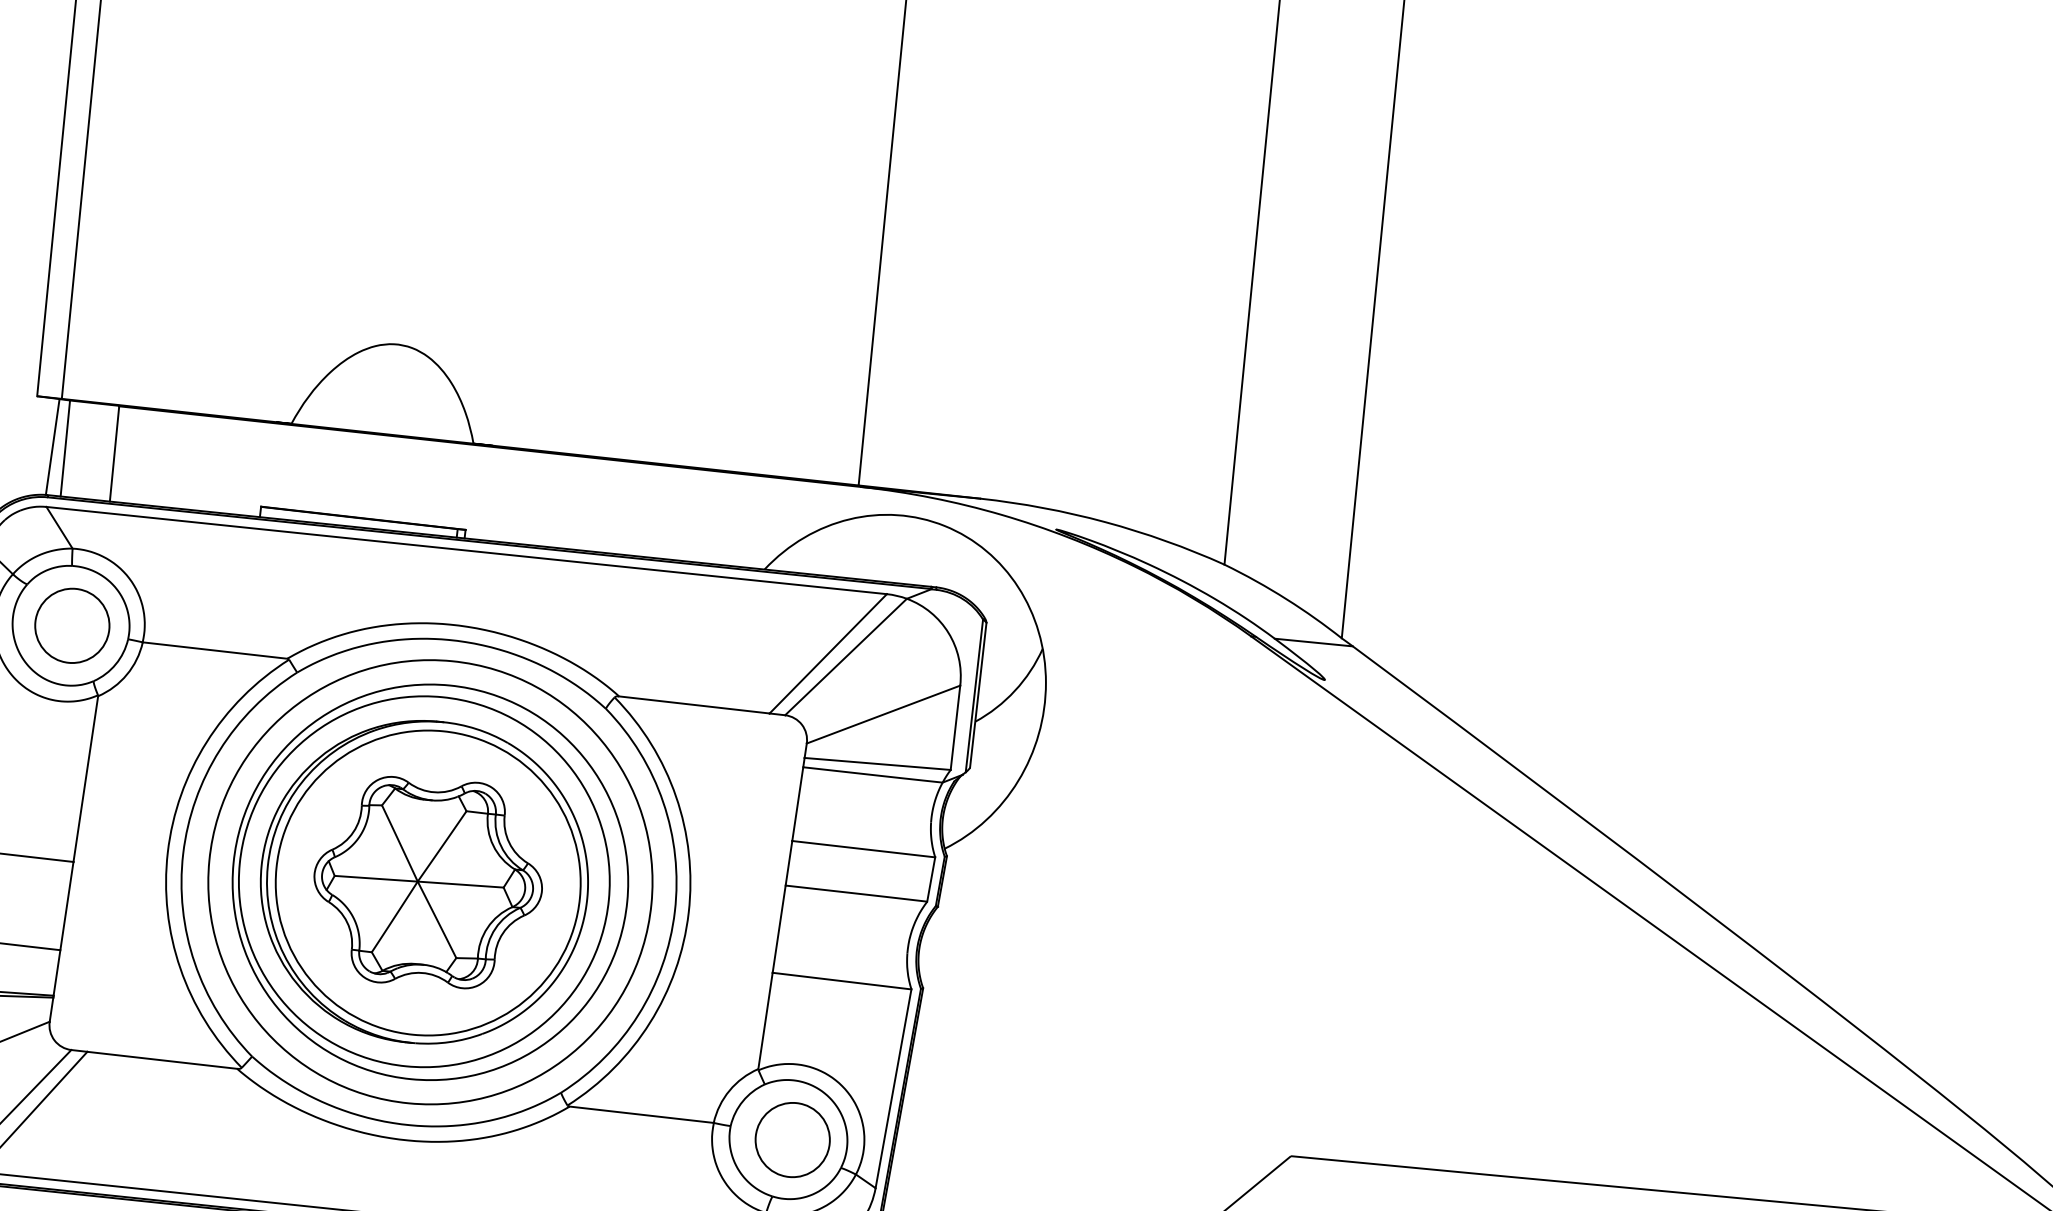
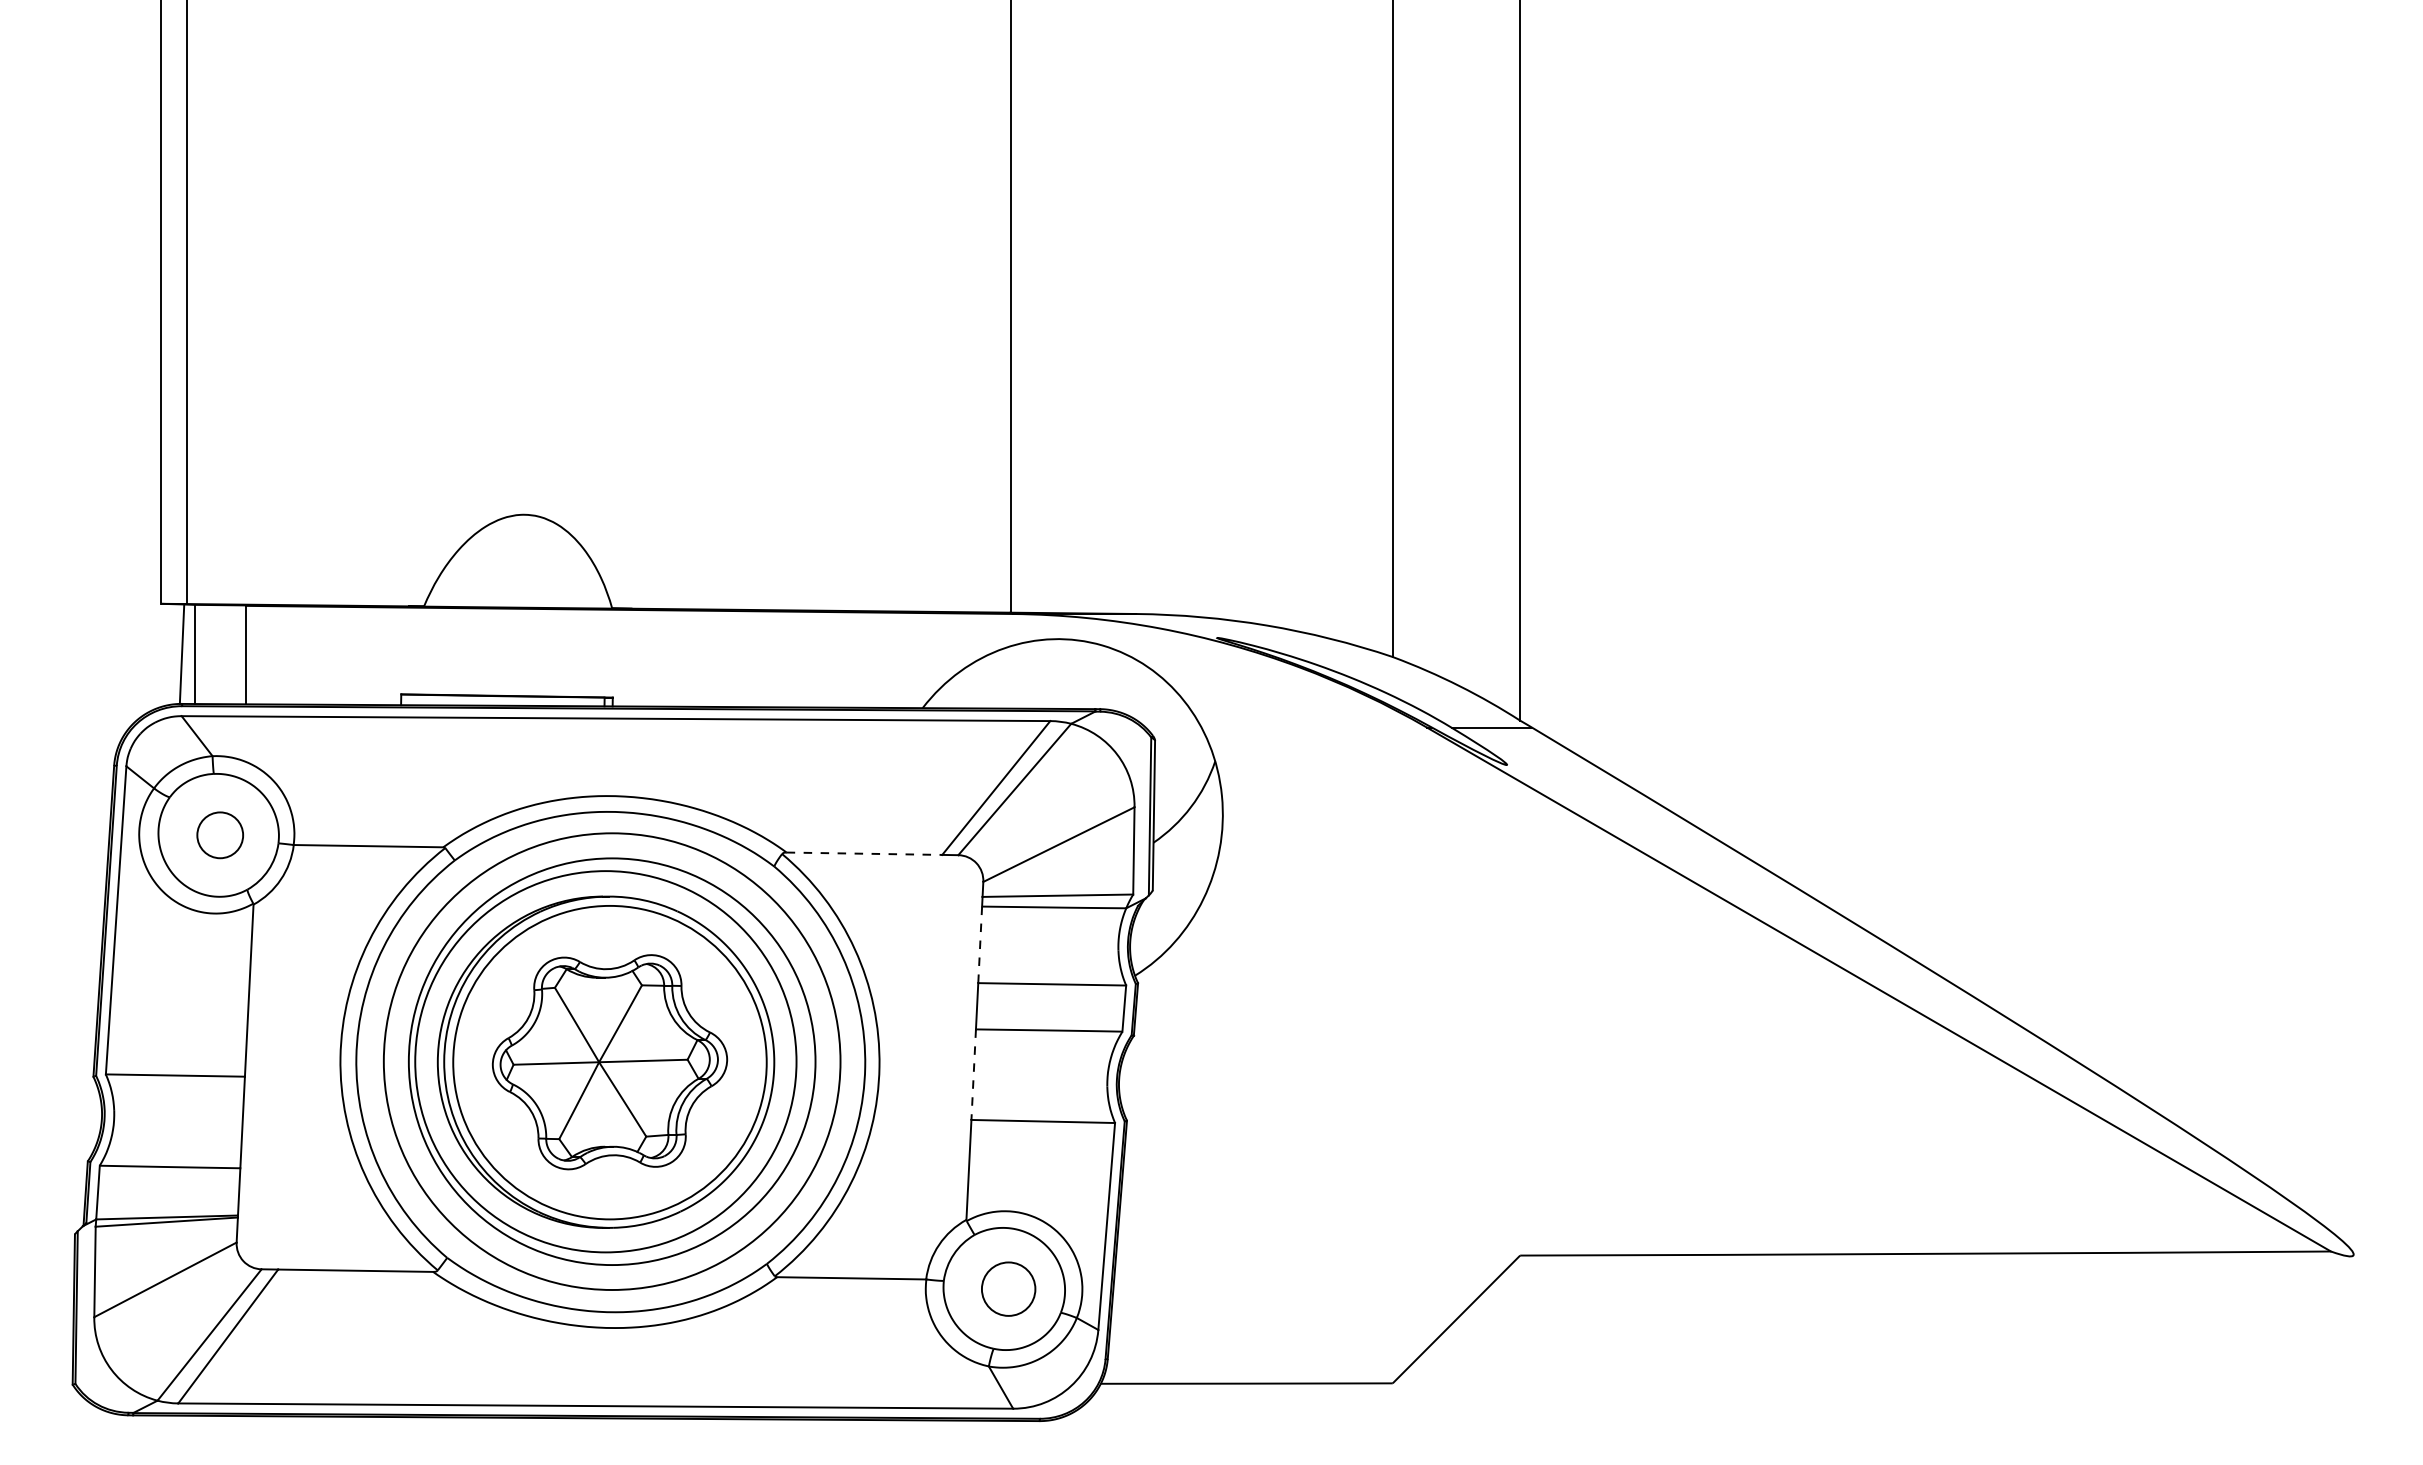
circle: (72, 626) -> (220, 835), size x0.6
line: (694, 704) -> (864, 853), solid -> dashed
line: (798, 804) -> (980, 945), solid -> dashed
line: (778, 929) -> (973, 1075), solid -> dashed
circle: (792, 1140) -> (1008, 1289), size x0.7

